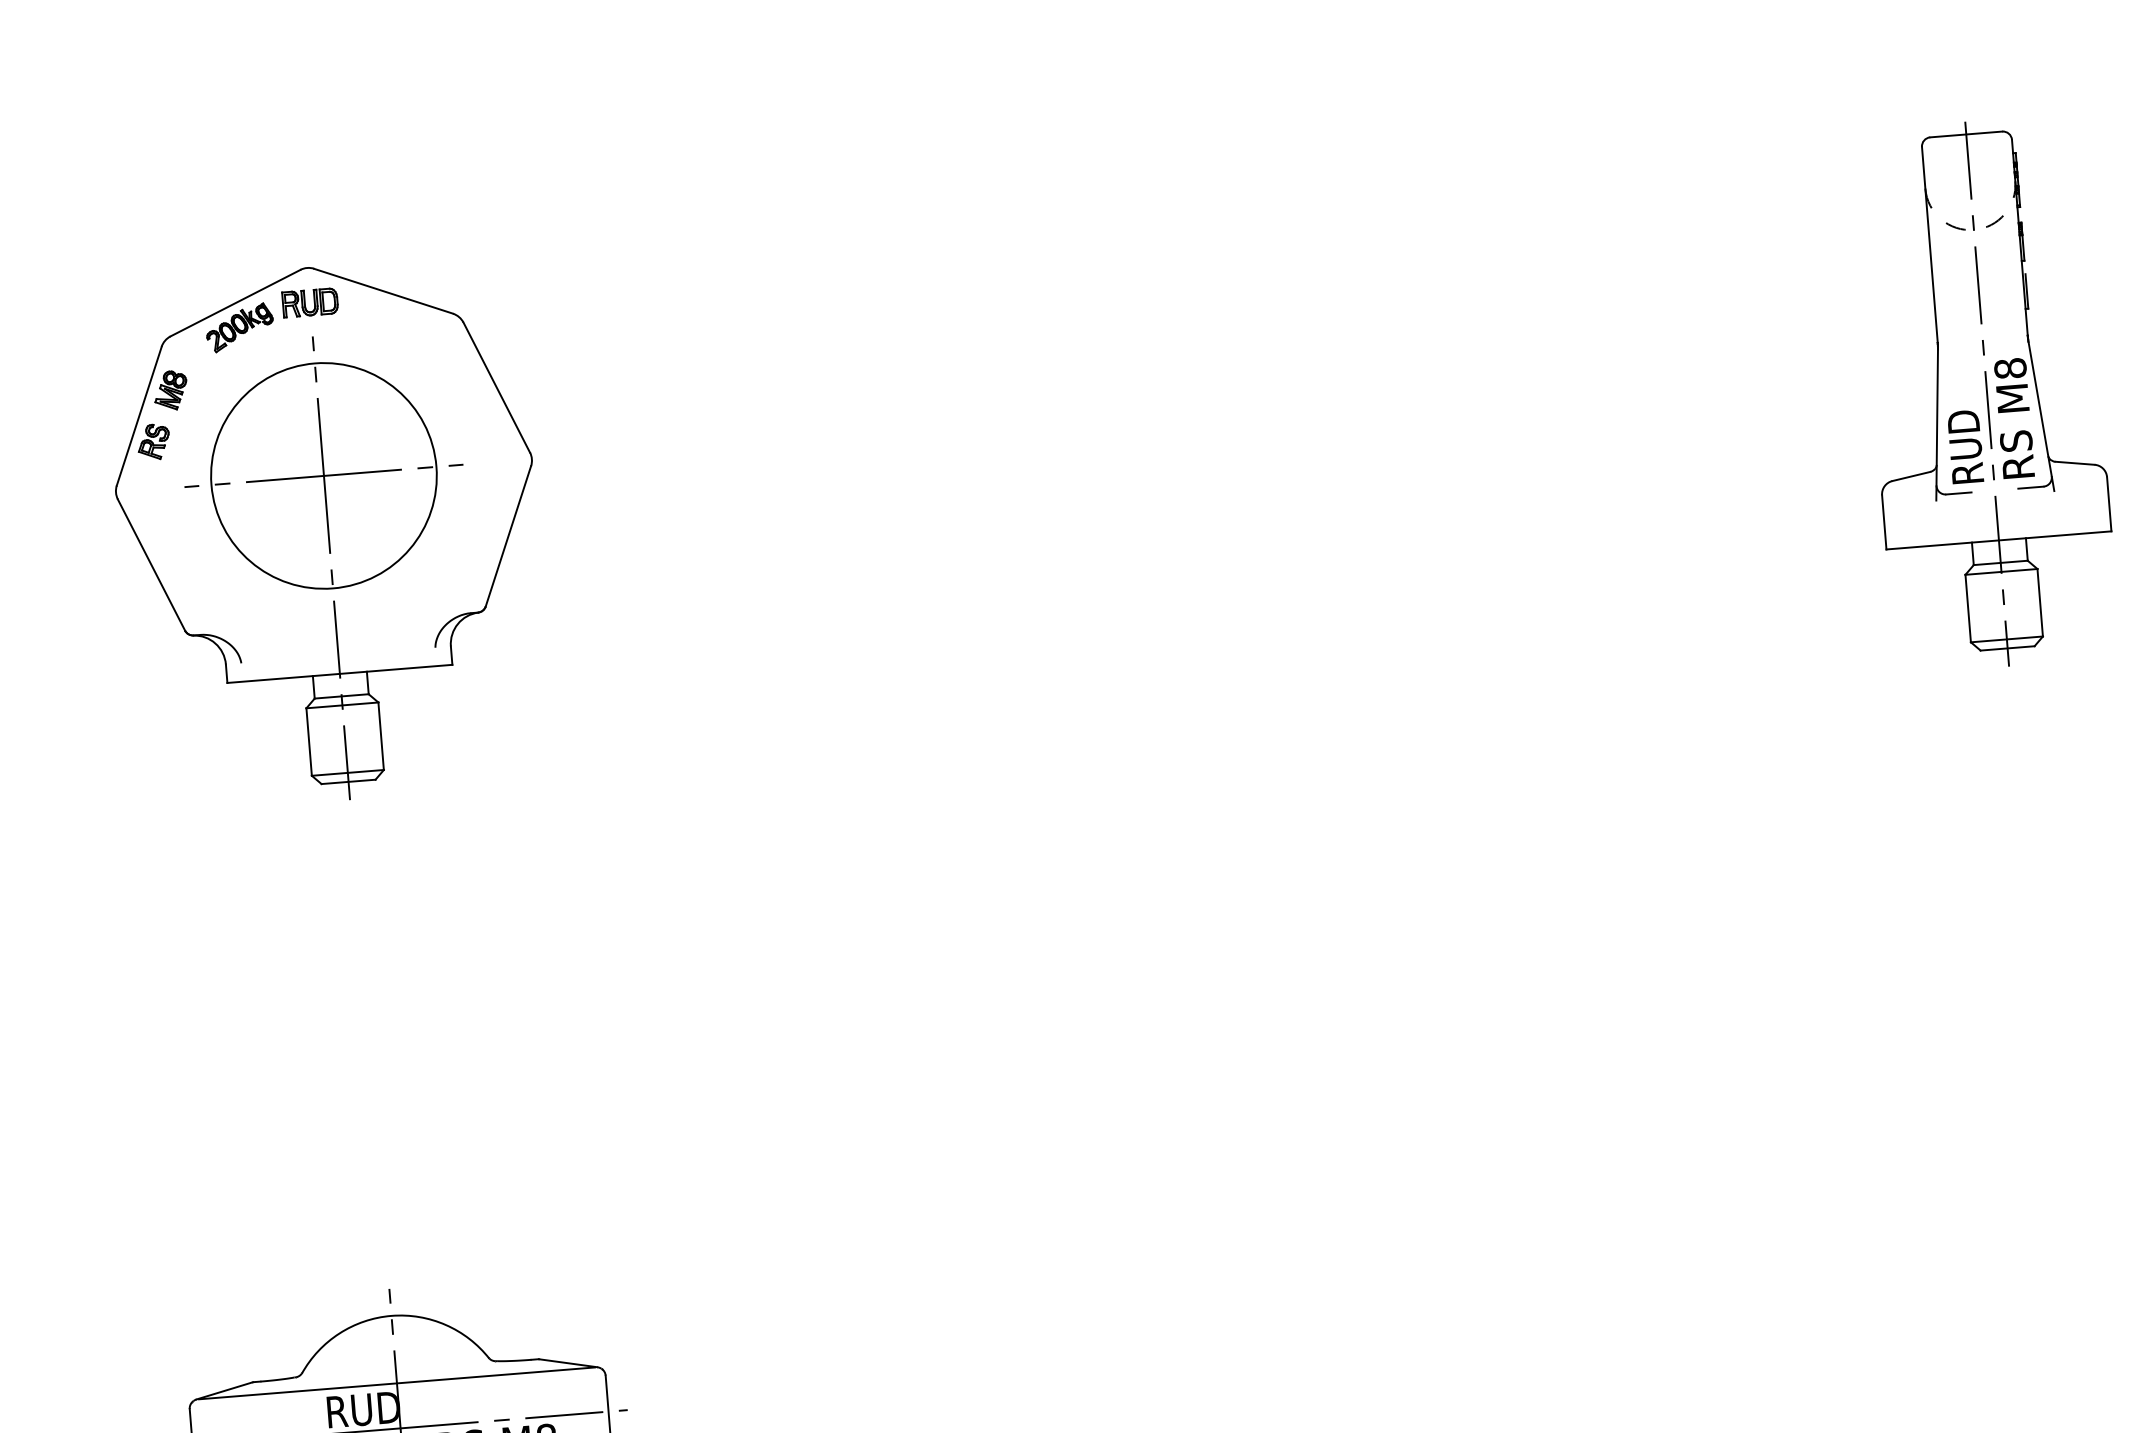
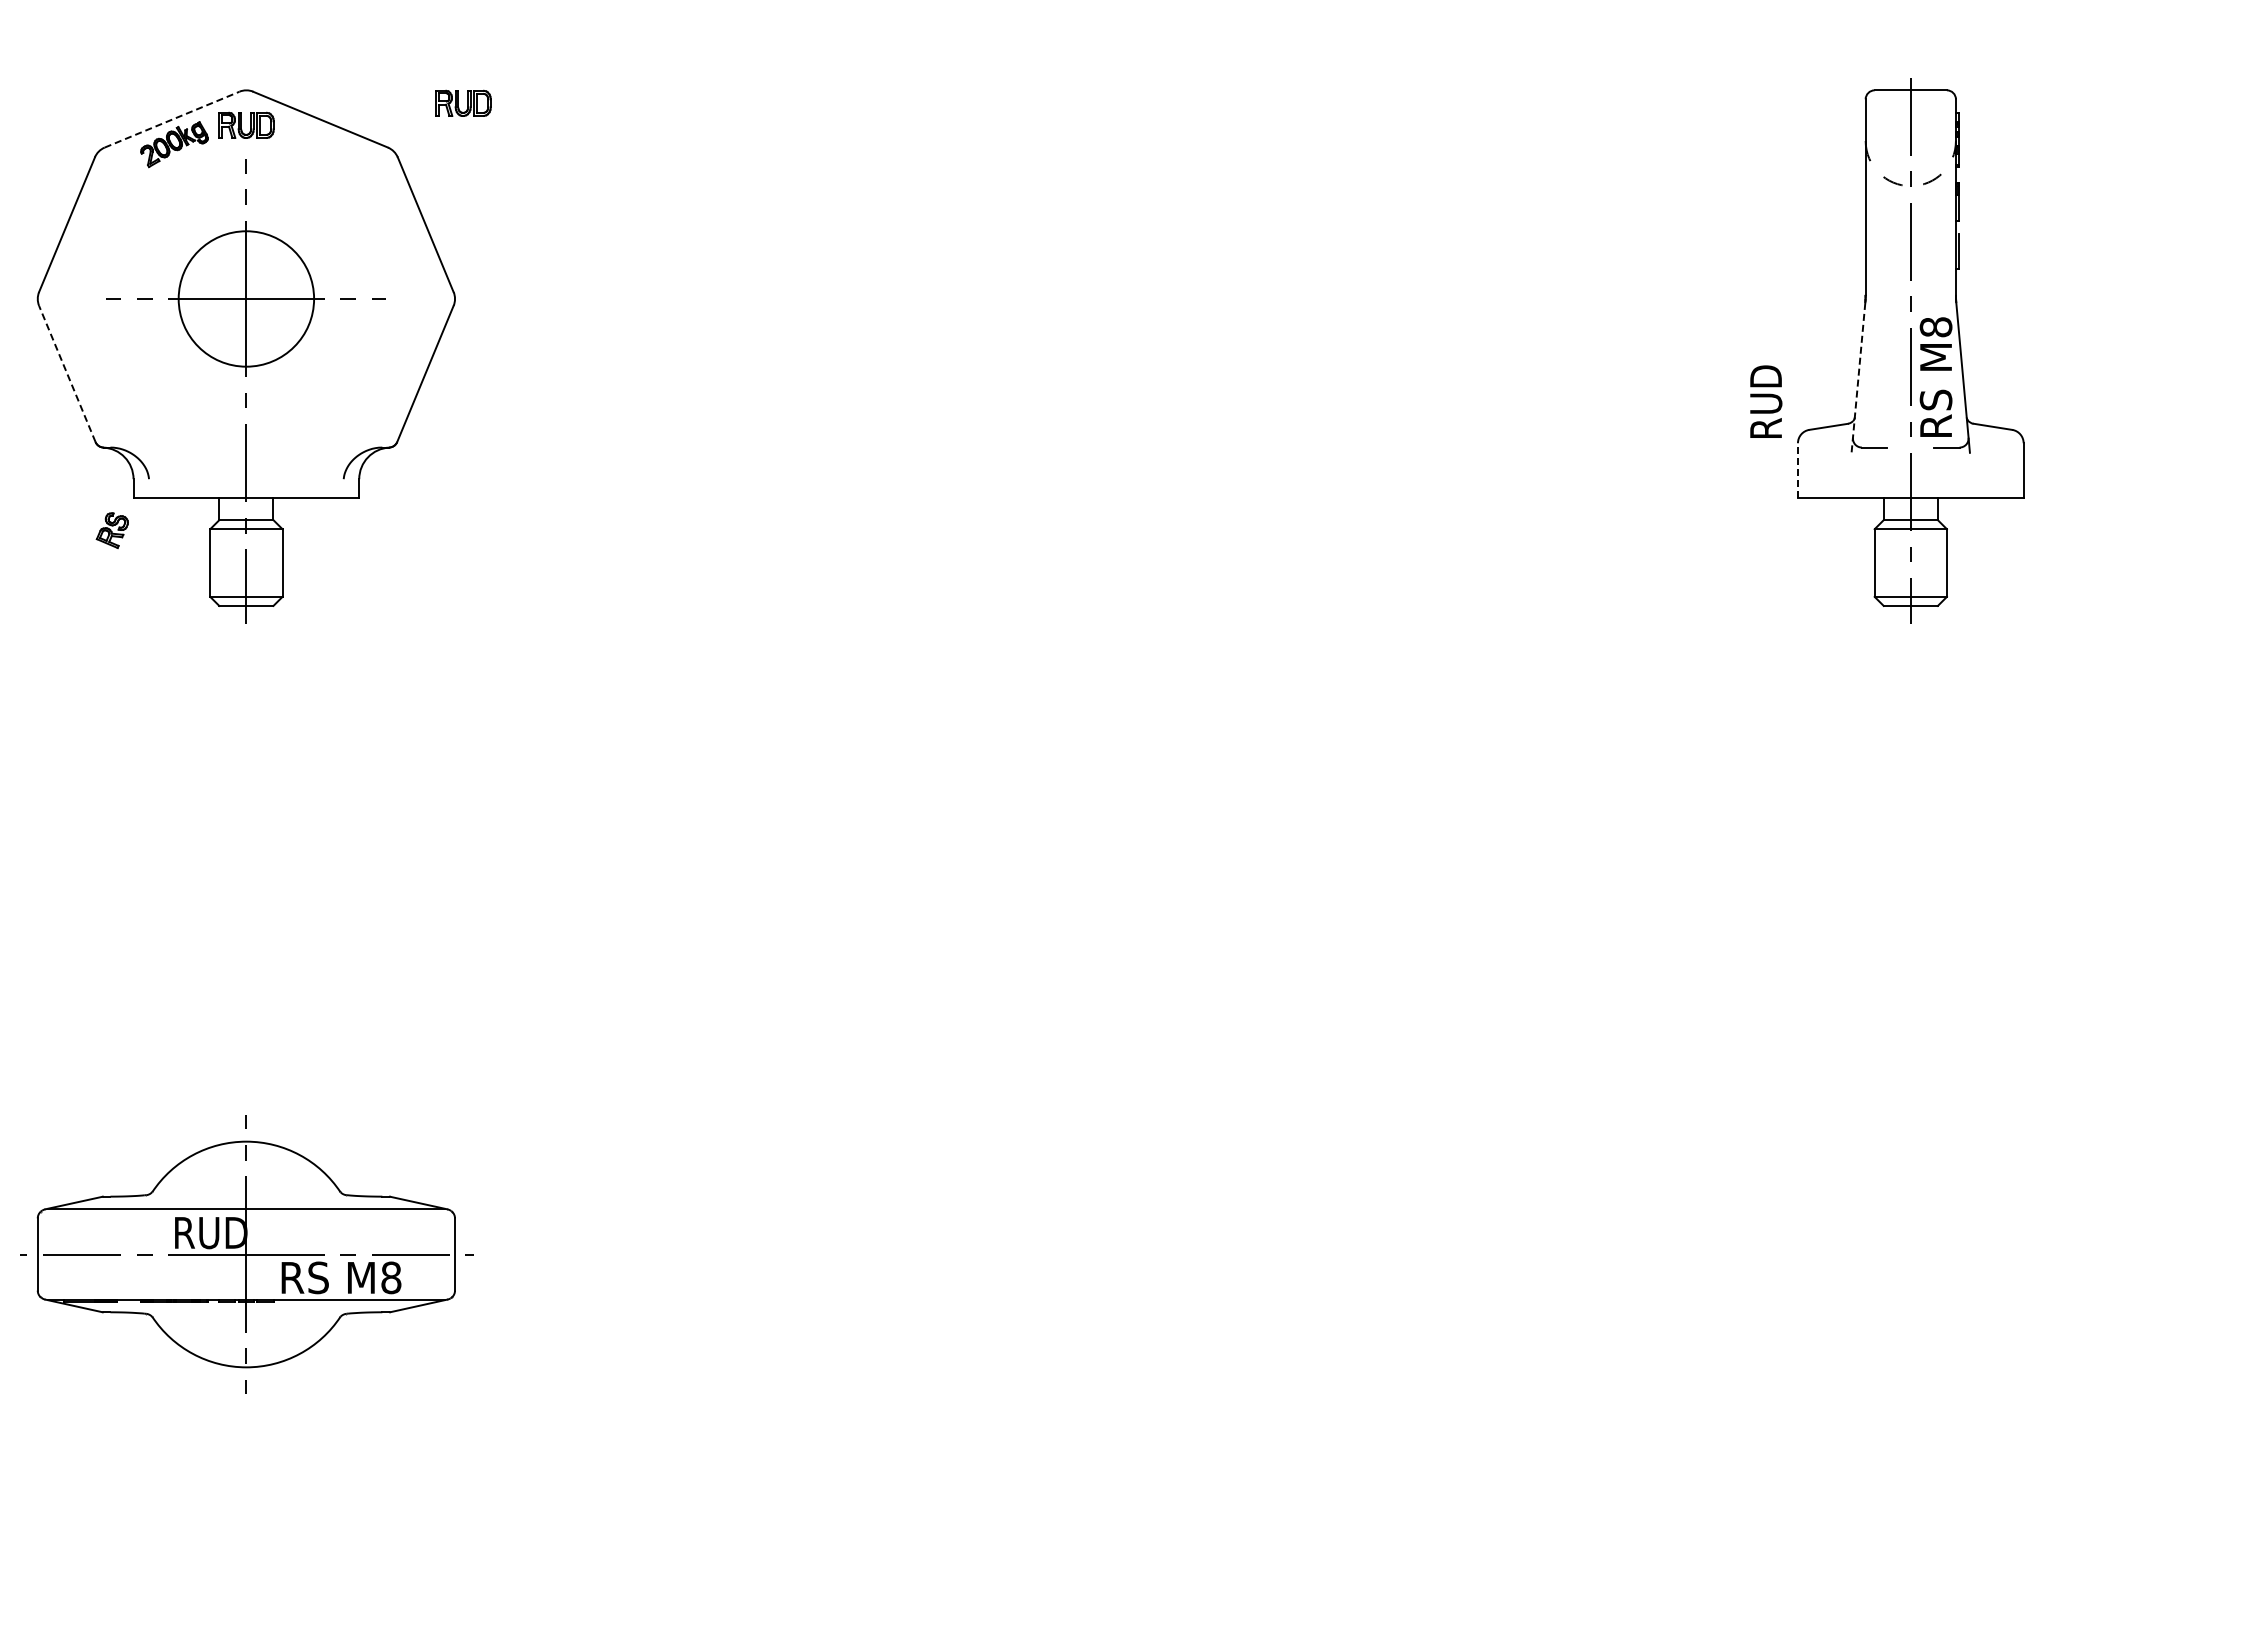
part: (524, 262) -> (463, 102), added
line: (235, 302) -> (172, 119), solid -> dashed
part: (170, 390) -> (100, 201), removed
line: (1937, 425) -> (1858, 378), solid -> dashed
part: (152, 442) -> (111, 530), moved
text: (1966, 446) -> (1766, 401), moved
circle: (324, 475) -> (246, 298), size x0.6
line: (1883, 521) -> (1797, 469), solid -> dashed
line: (151, 564) -> (67, 373), solid -> dashed

